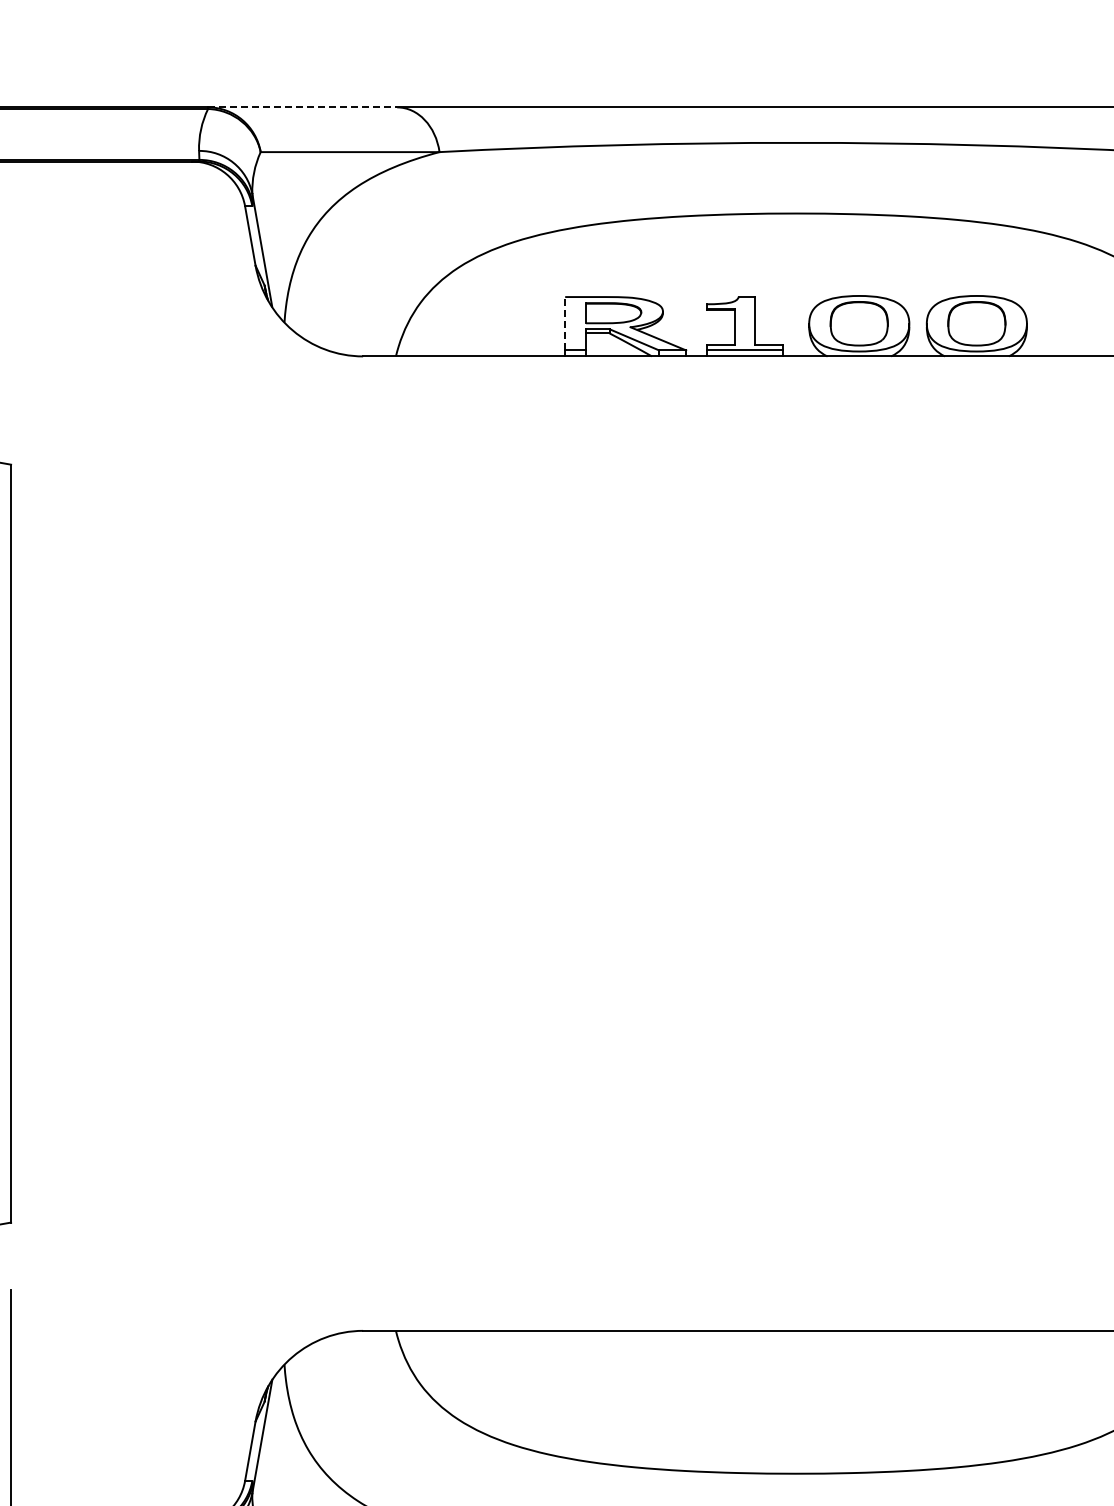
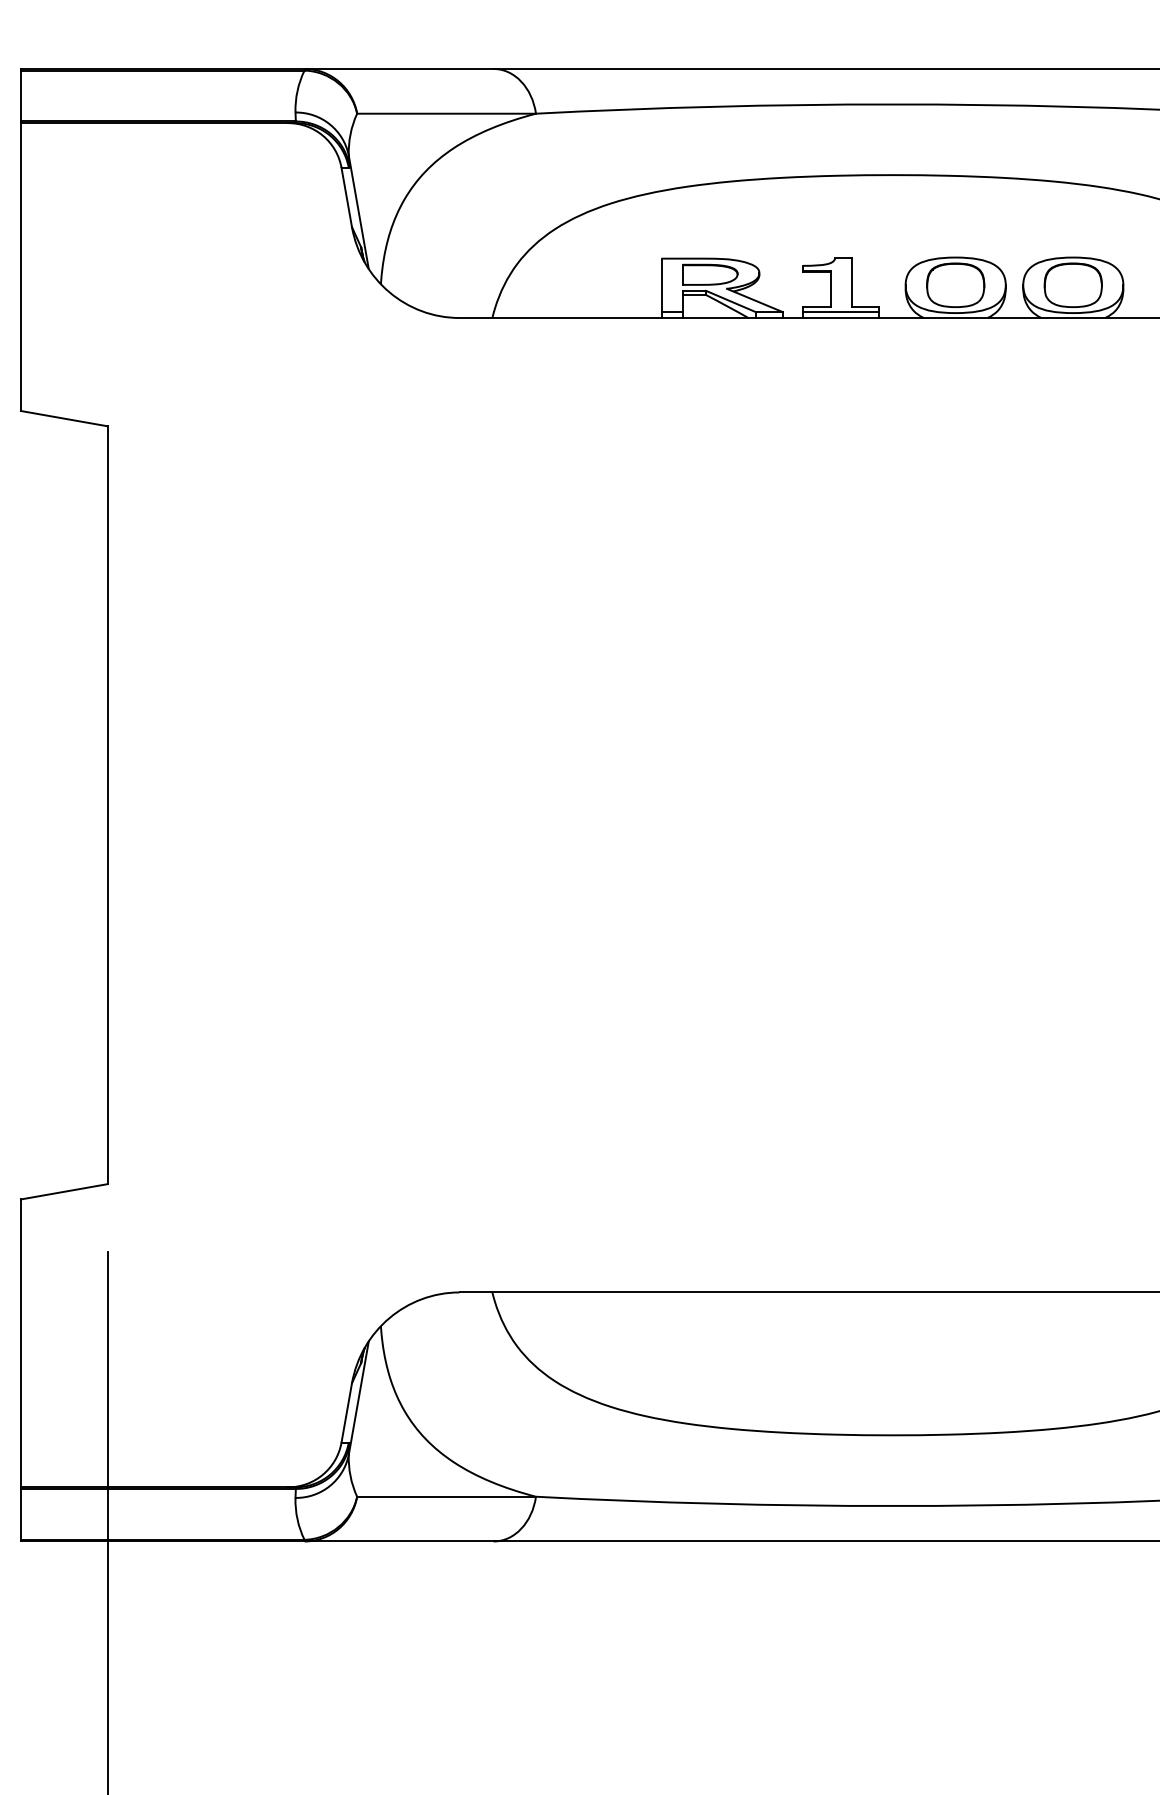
line: (303, 106) -> (399, 68), dashed -> solid
line: (565, 323) -> (661, 285), dashed -> solid

